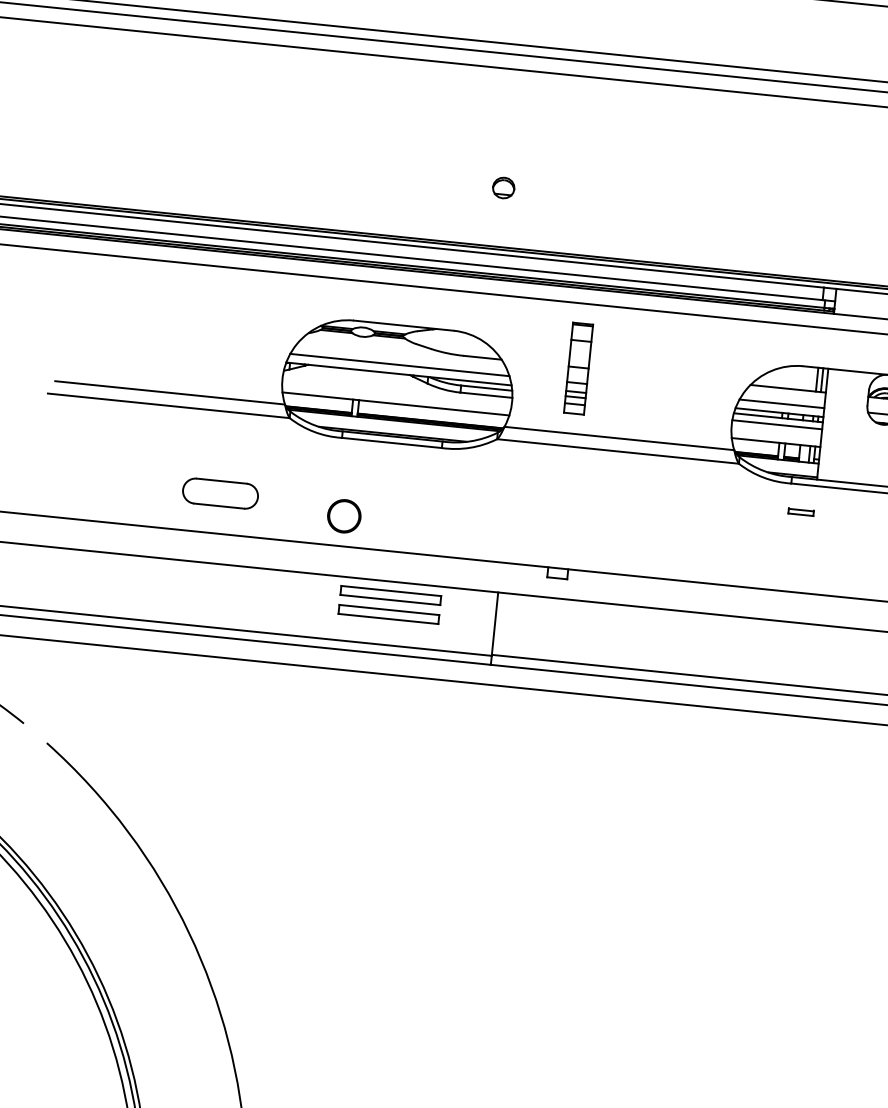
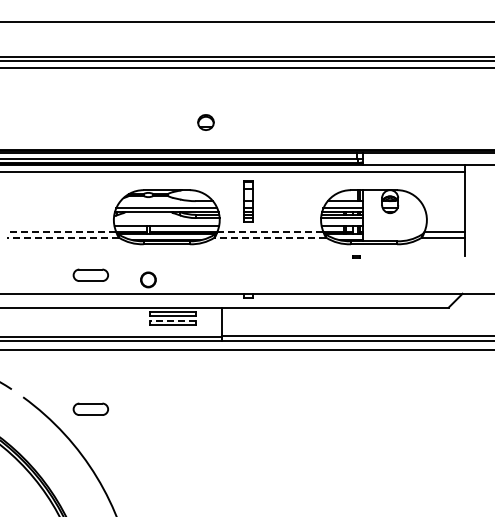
part: (502, 187) -> (205, 122), size x1.6
line: (170, 392) -> (63, 231), solid -> dashed
line: (169, 405) -> (63, 237), solid -> dashed
line: (619, 438) -> (270, 231), solid -> dashed
line: (618, 451) -> (270, 237), solid -> dashed
part: (800, 511) -> (356, 256), size x0.6
line: (387, 609) -> (172, 320), solid -> dashed
part: (190, 782) -> (90, 408), added

